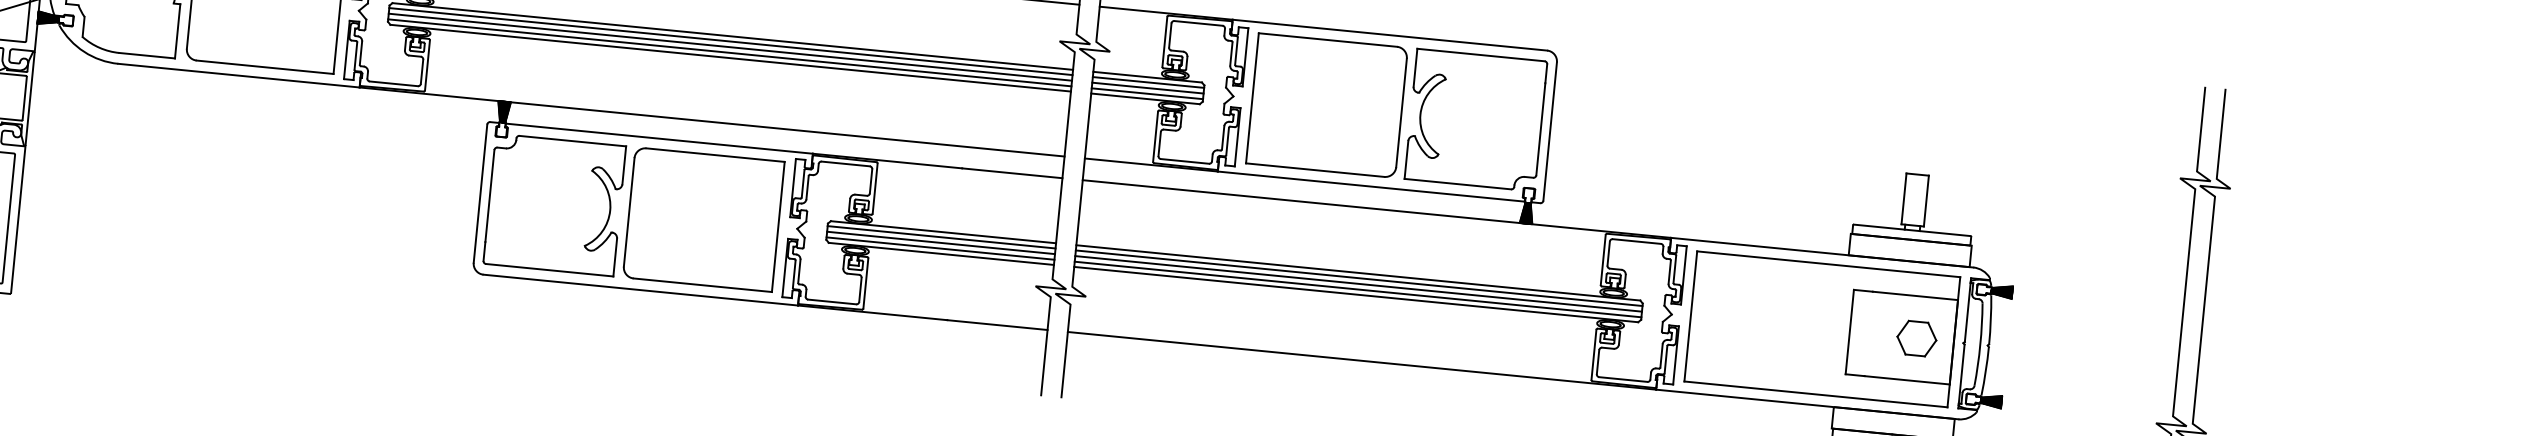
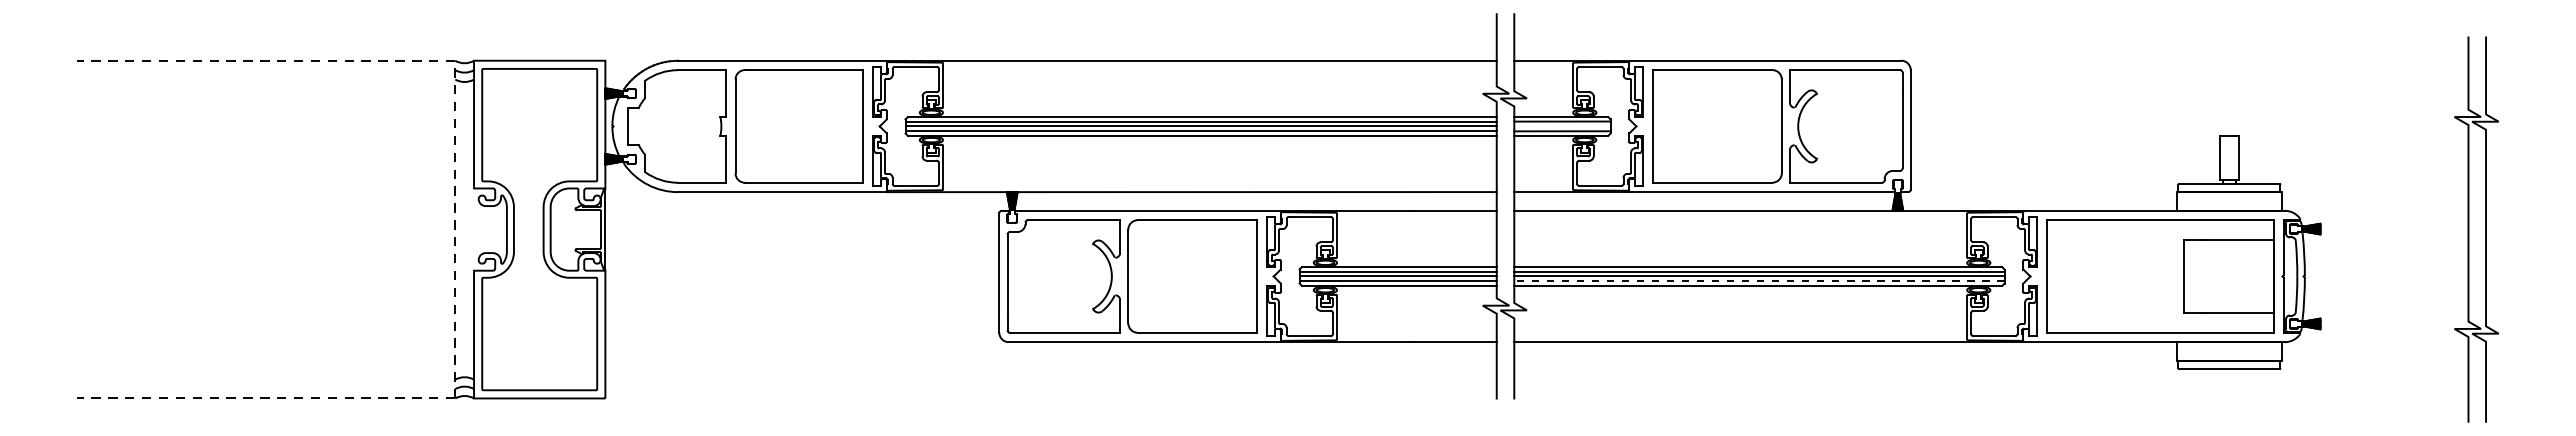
line: (1148, 88) -> (1562, 126), removed
line: (1356, 289) -> (1758, 281), solid -> dashed
part: (1916, 338) -> (2242, 276), removed

